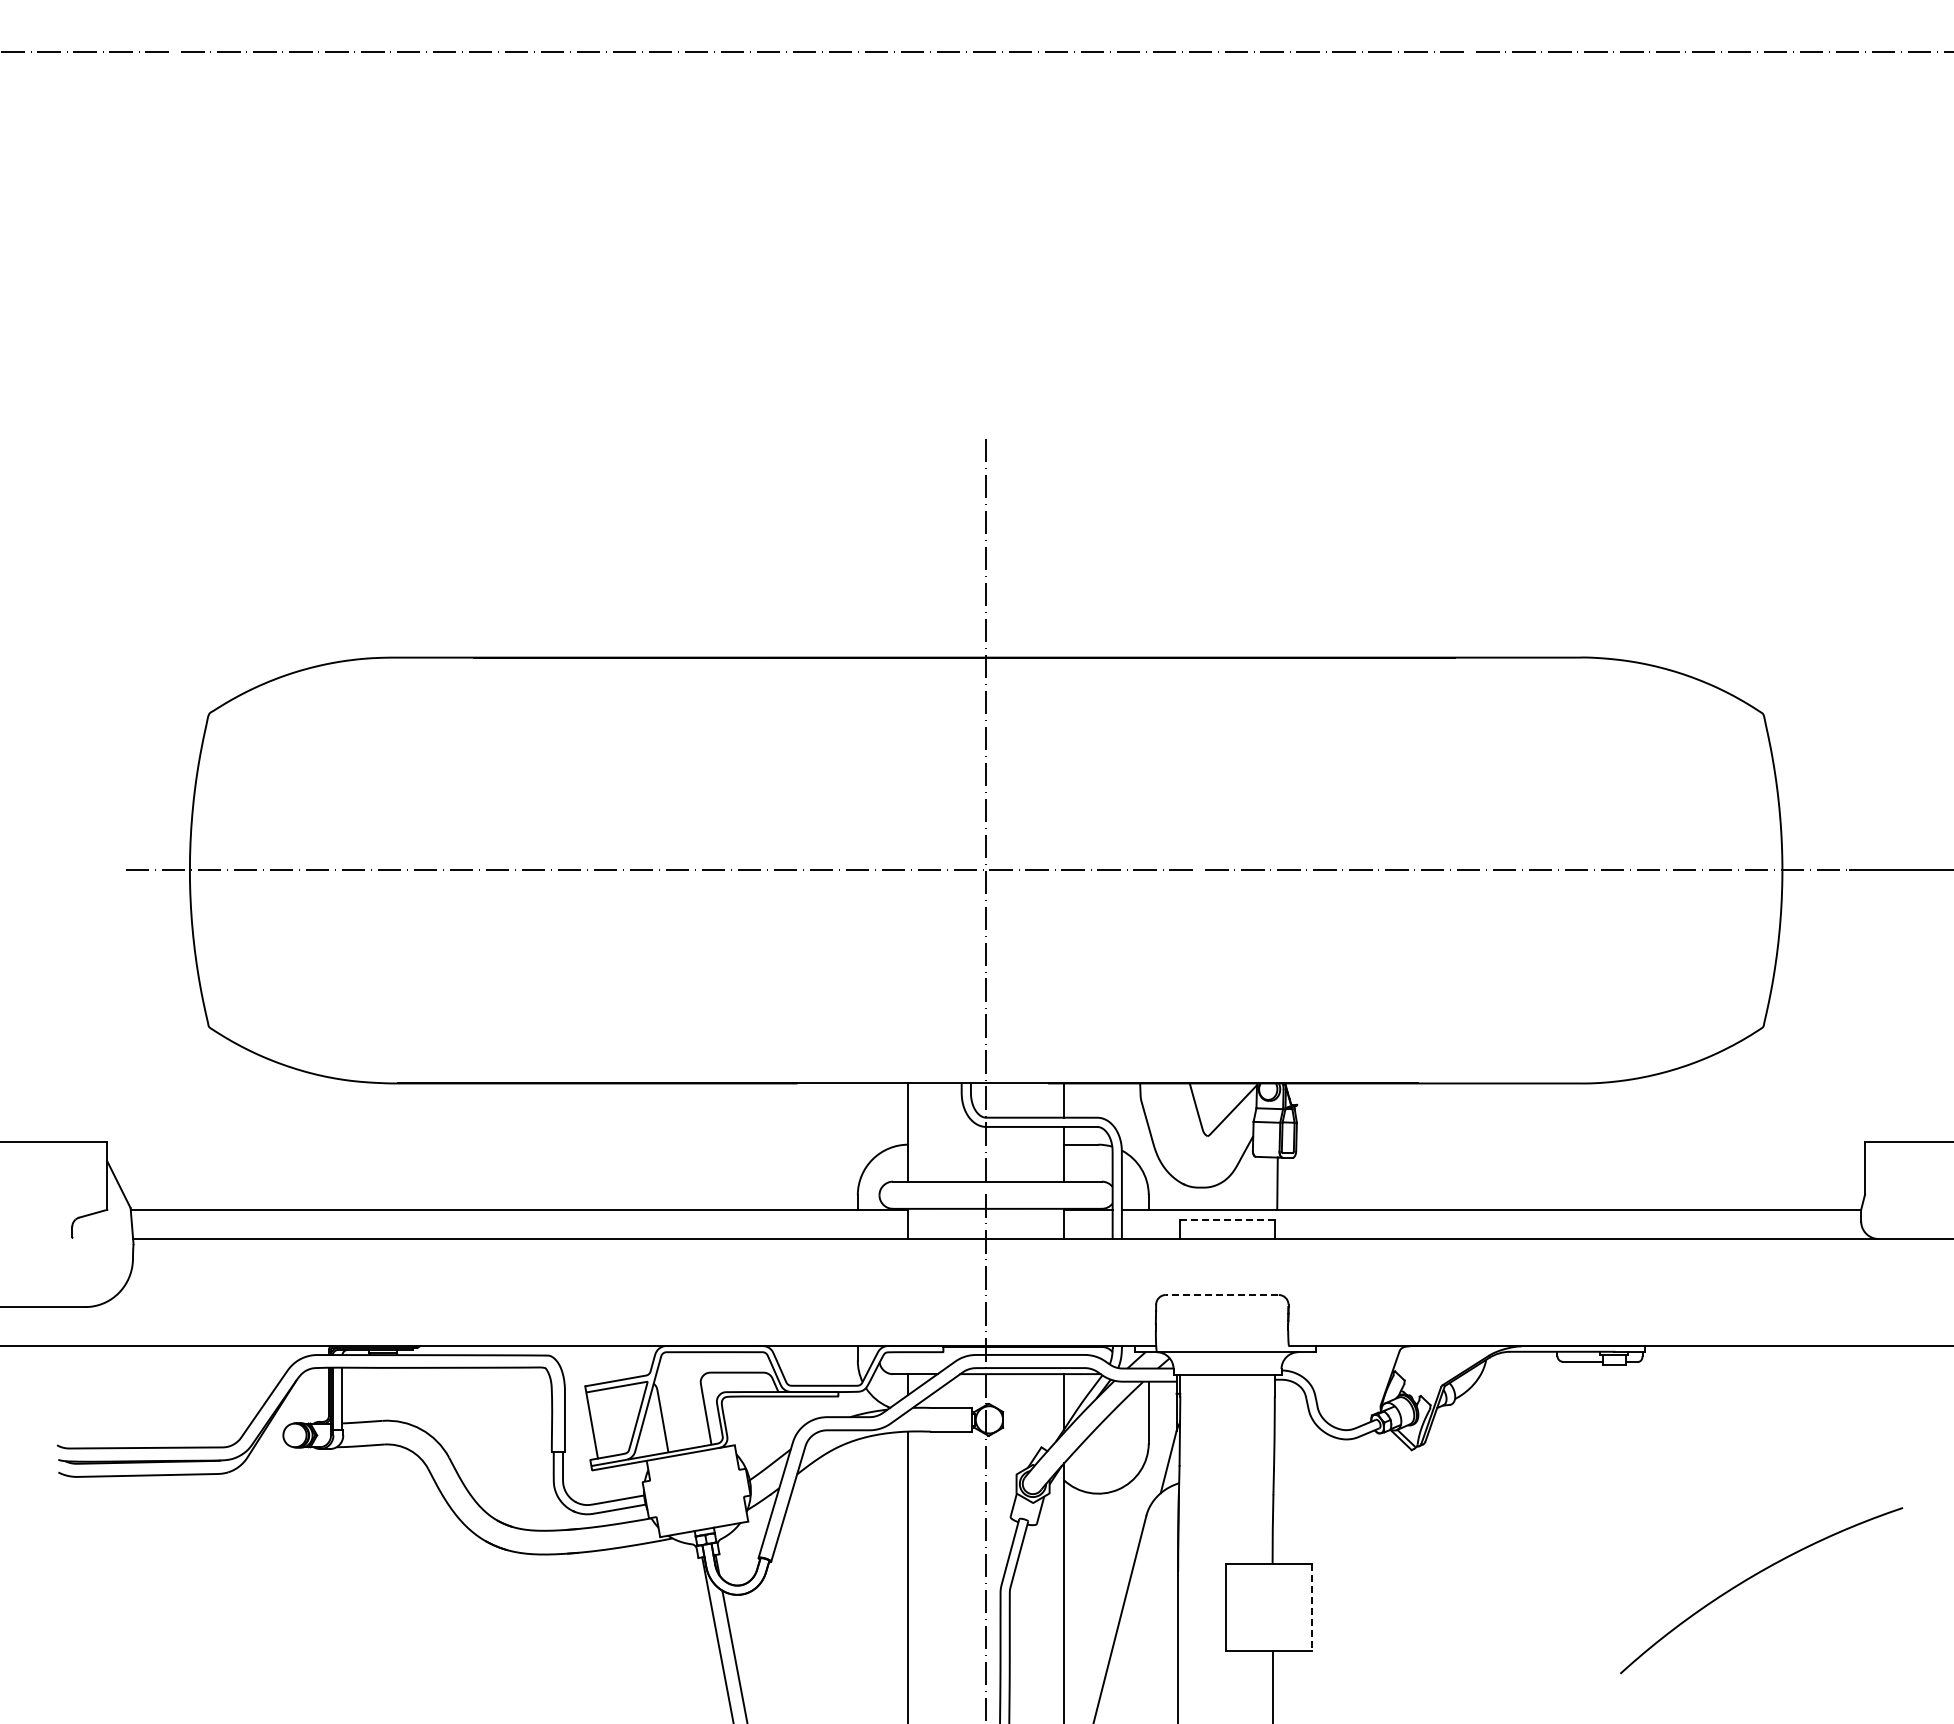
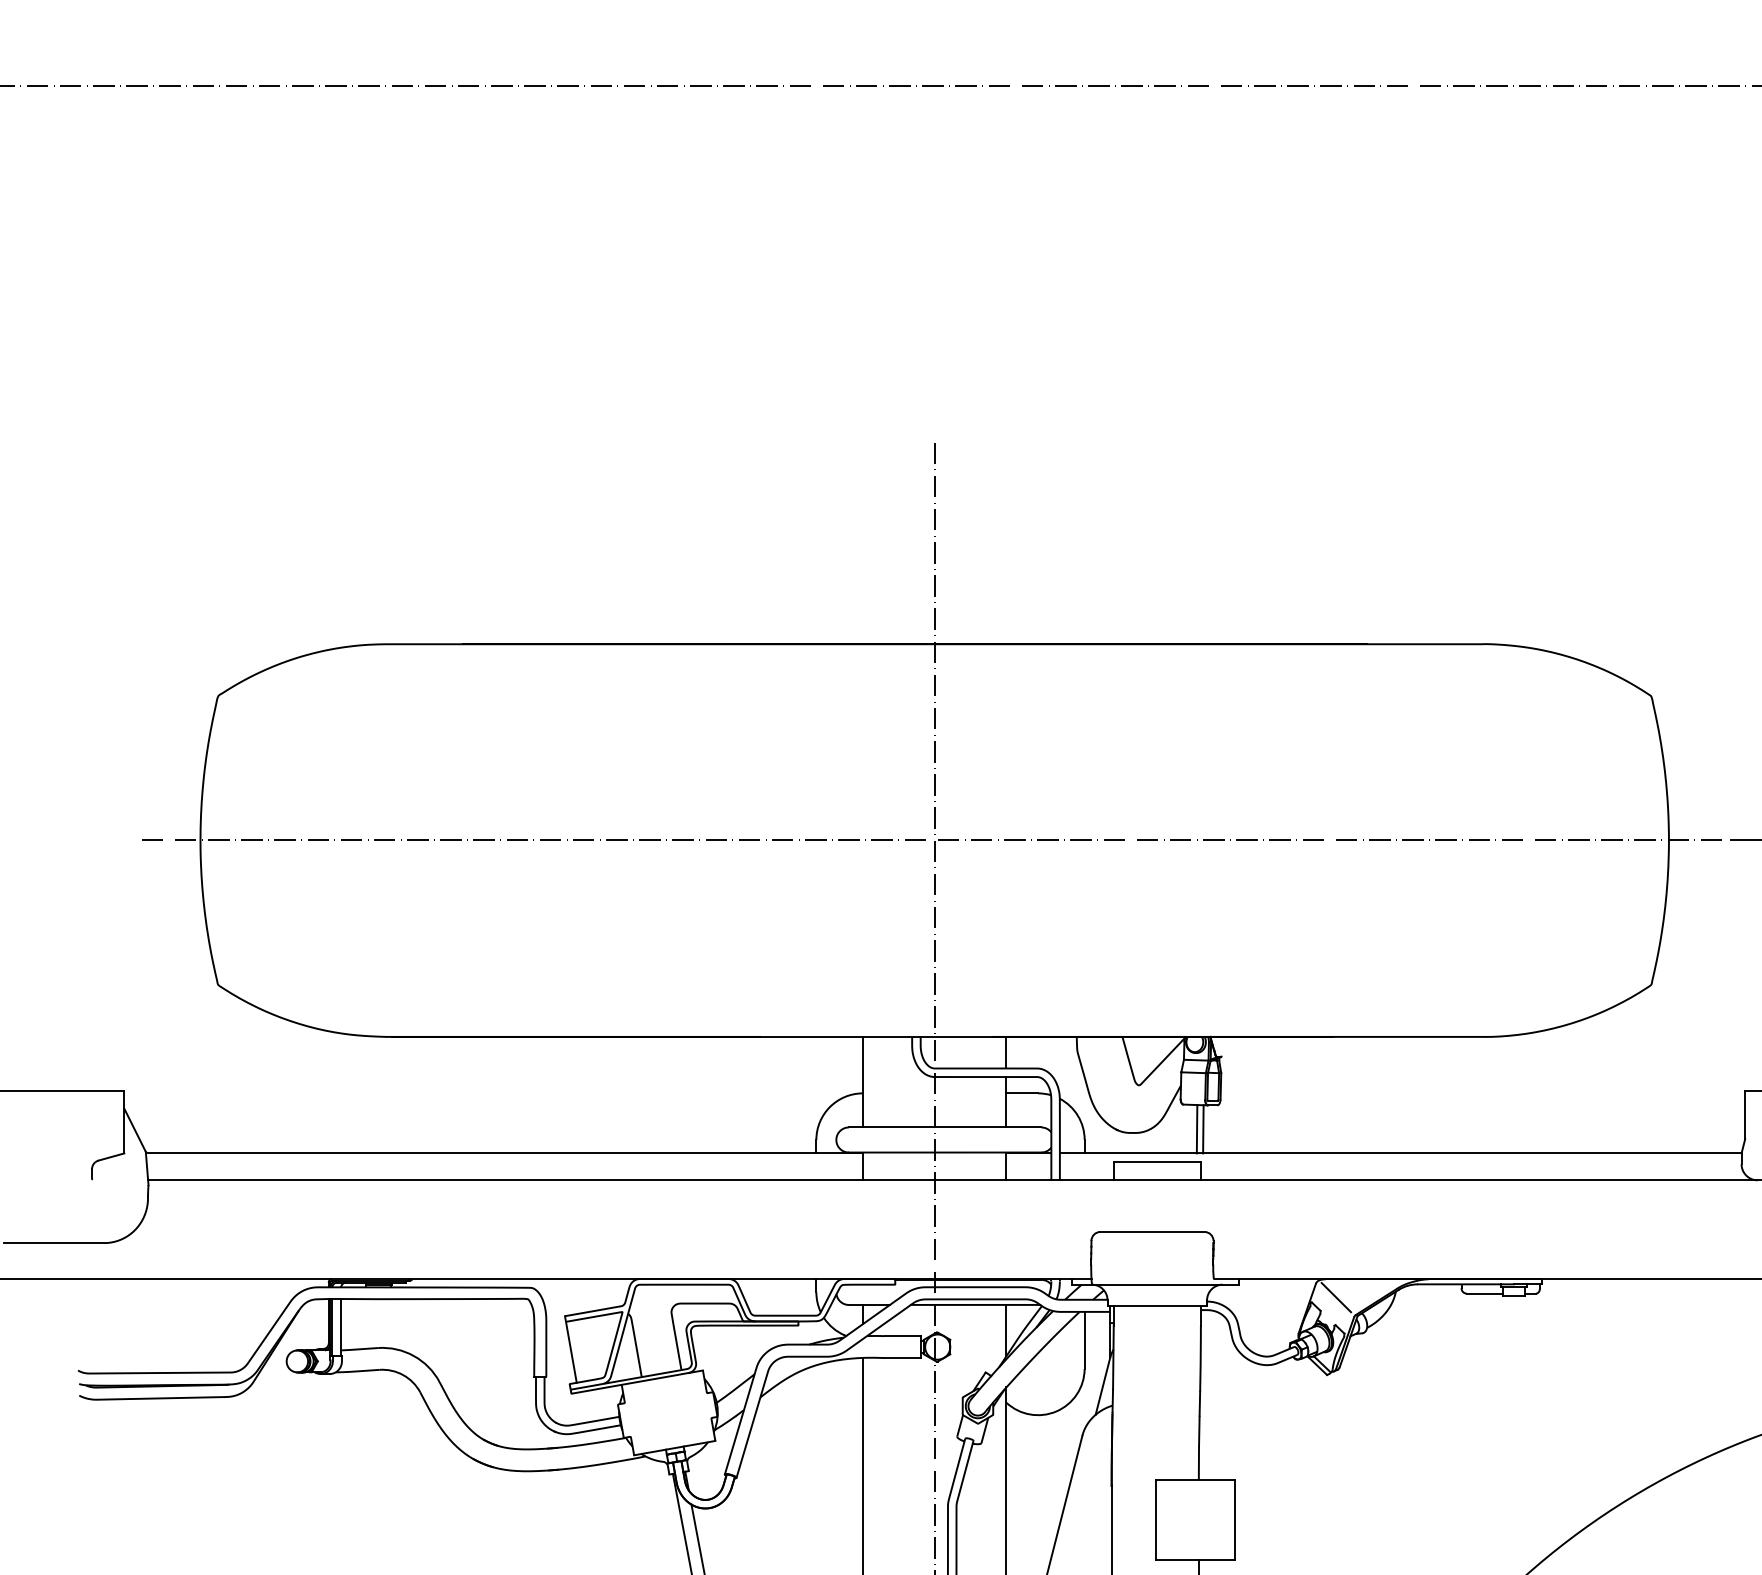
line: (1270, 1183) -> (1196, 1129), added
line: (1228, 1219) -> (1158, 1162), dashed -> solid
line: (1221, 1295) -> (1151, 1232), dashed -> solid
line: (1421, 1365) -> (1336, 1296), added
line: (1312, 1607) -> (1235, 1520), dashed -> solid

